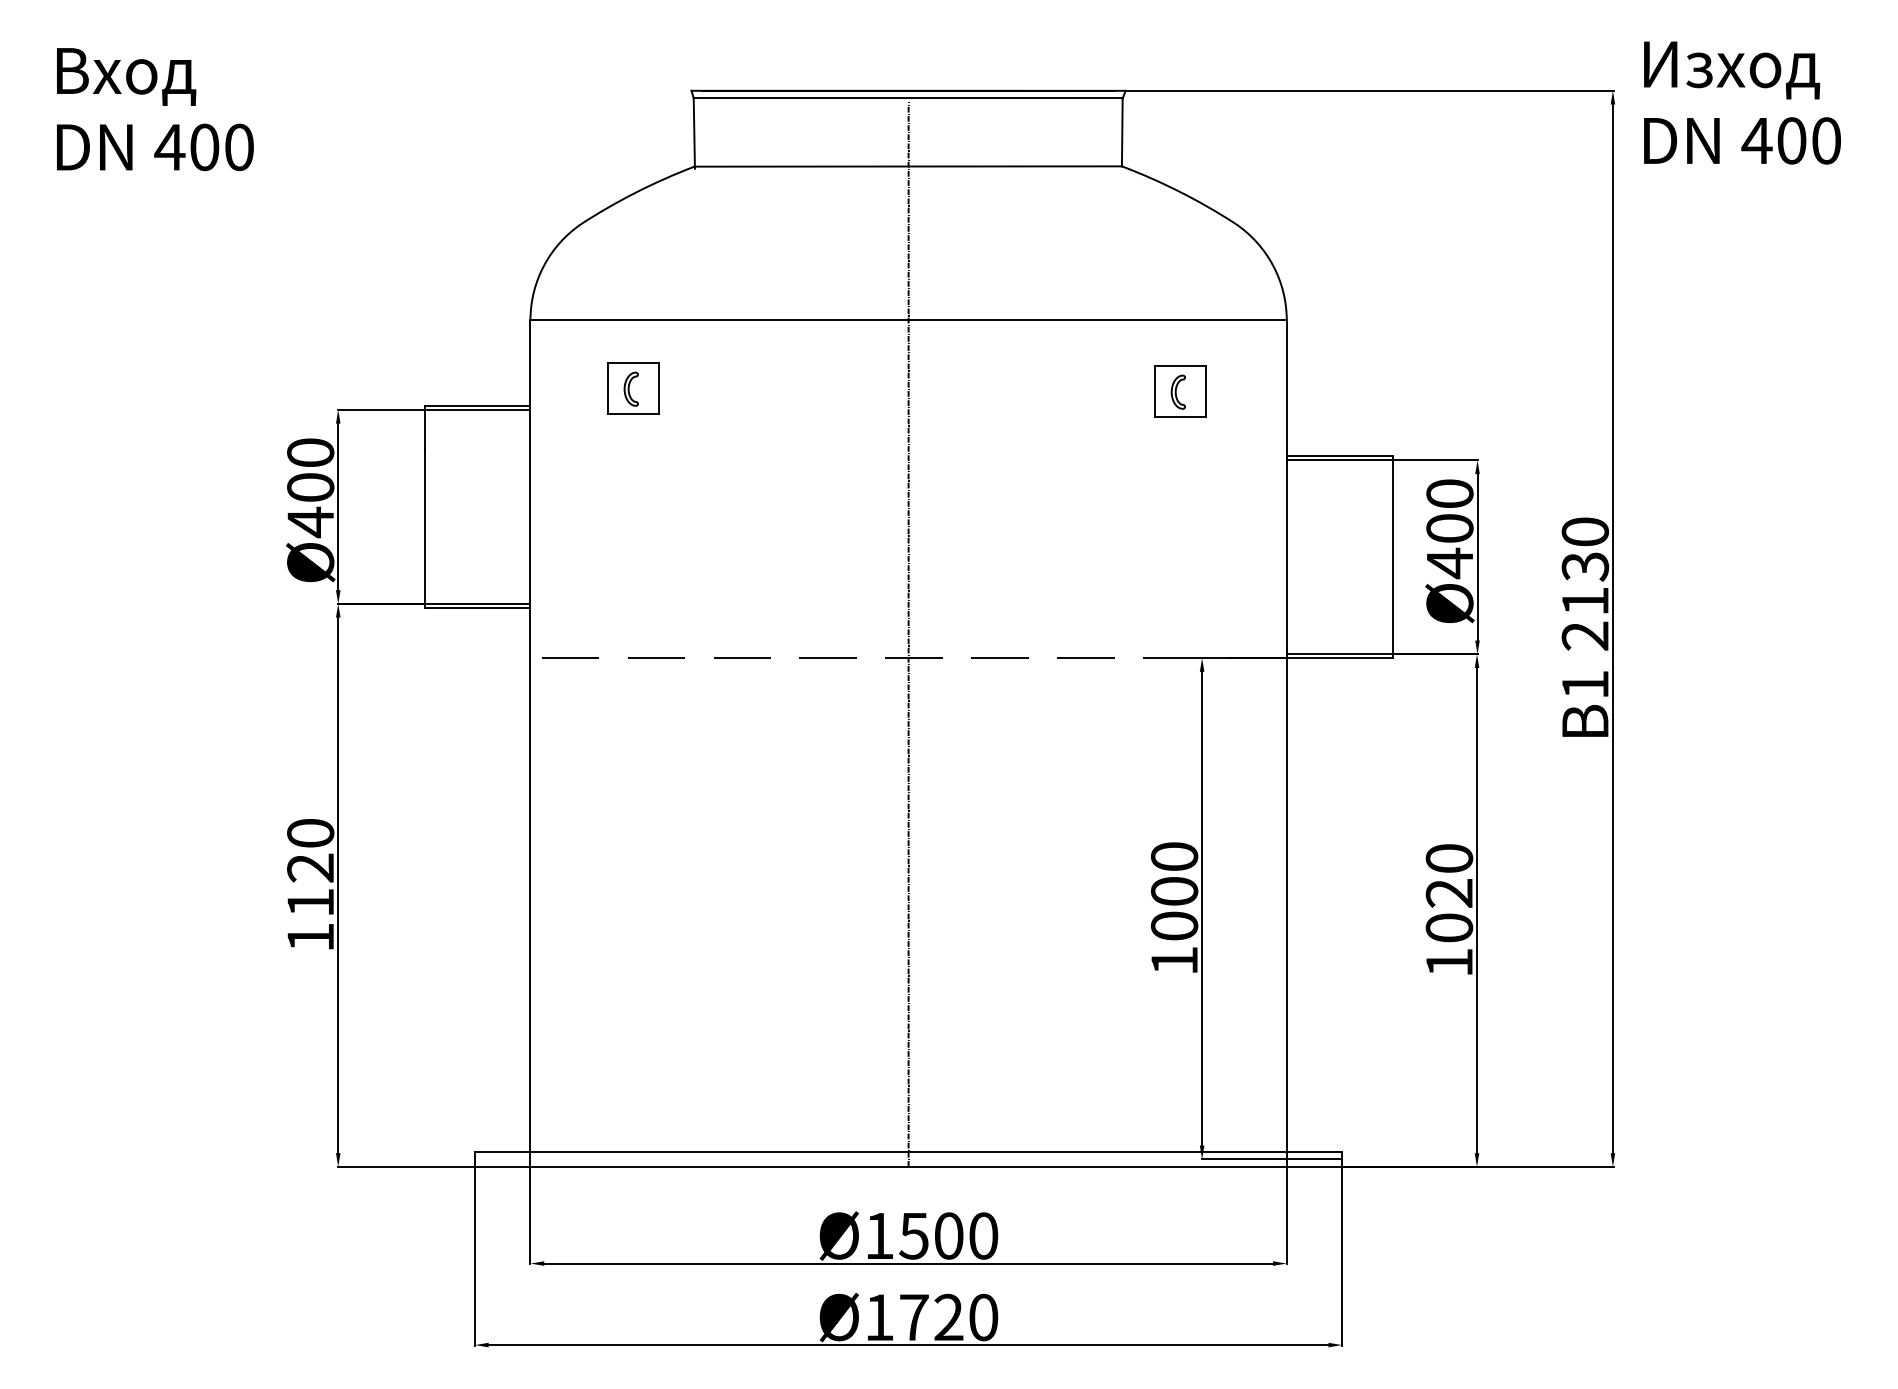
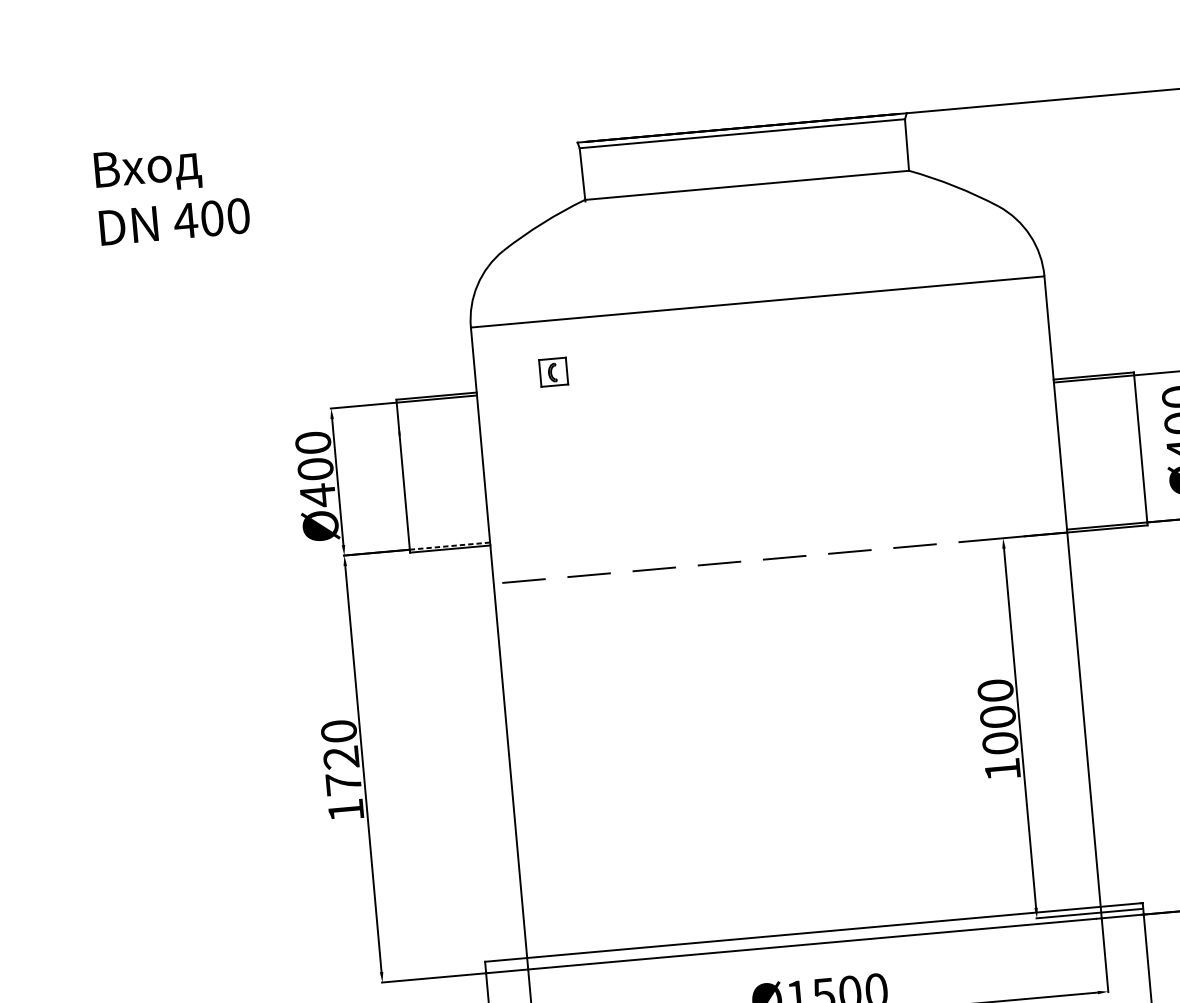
part: (633, 388) -> (553, 372), size x0.7
part: (1180, 391) -> (968, 337), removed
line: (477, 603) -> (449, 545), solid -> dashed
line: (908, 633) -> (778, 539), removed
text: (310, 902) -> (343, 783), 1120 -> 1720

